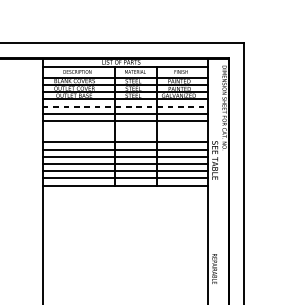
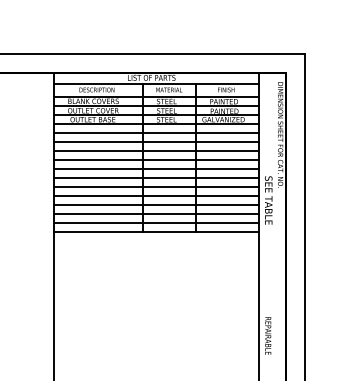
line: (125, 106) -> (156, 133), dashed -> solid
line: (125, 128) -> (156, 160), added
line: (125, 135) -> (156, 169), added

